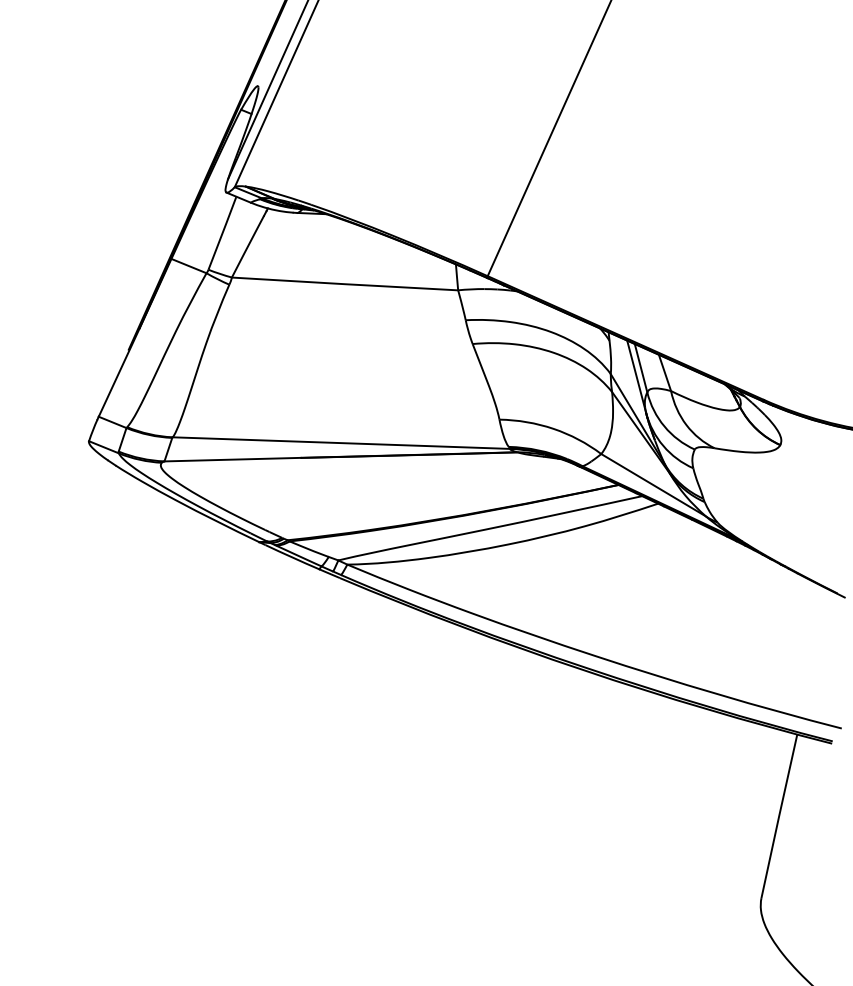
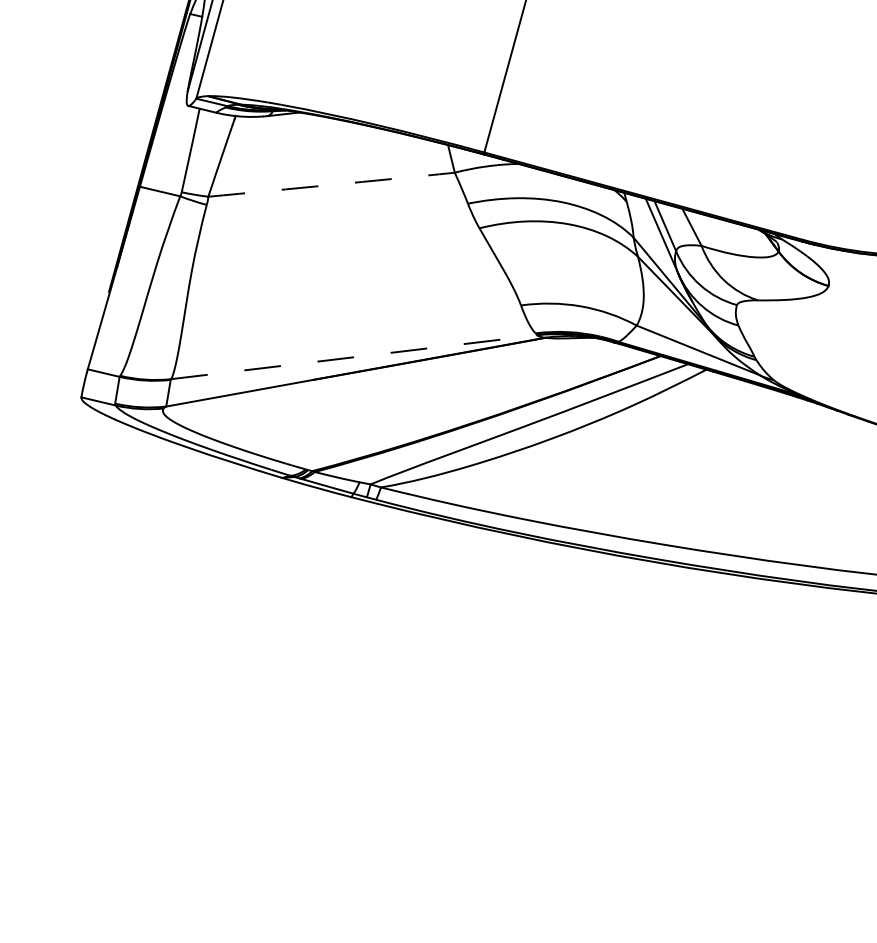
arc: (345, 284) -> (332, 185), solid -> dashed
line: (341, 443) -> (354, 357), solid -> dashed

